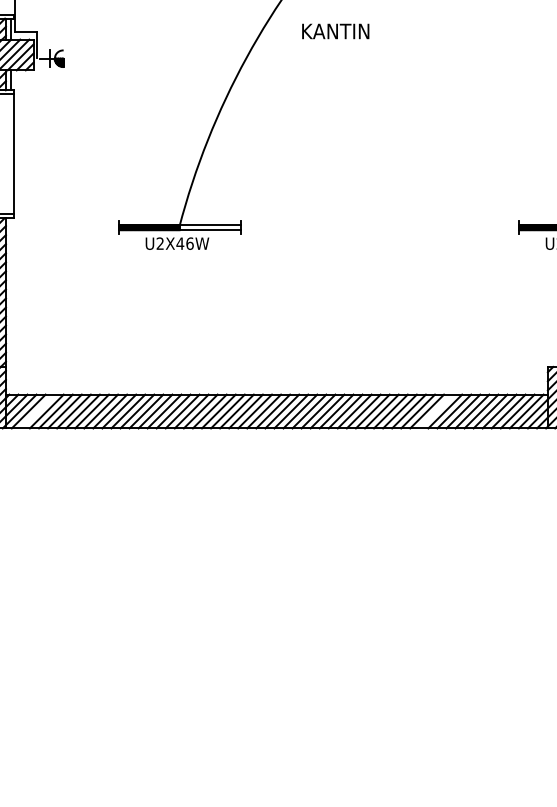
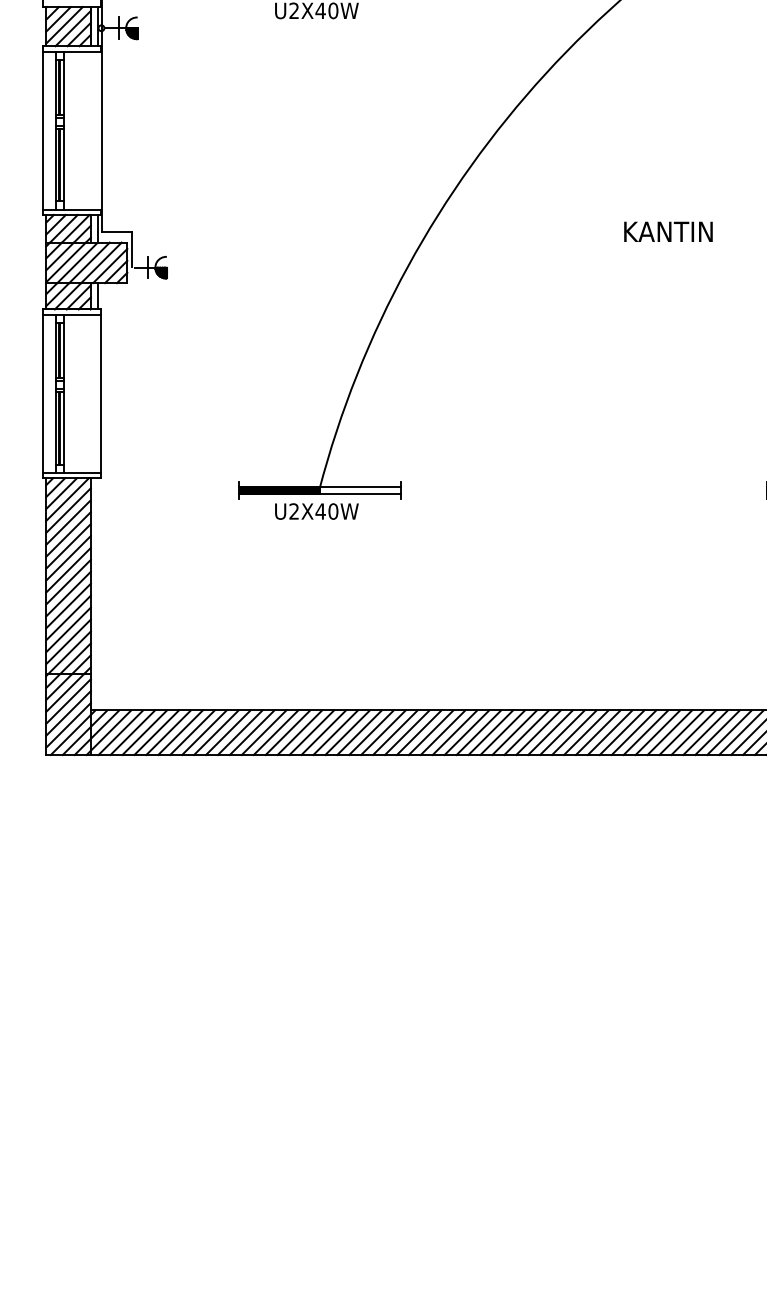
text: (335, 31) -> (668, 231), moved
text: (190, 243) -> (333, 511), U2X46W -> U2X40W
line: (37, 411) -> (132, 732), added
line: (435, 411) -> (657, 732), added

